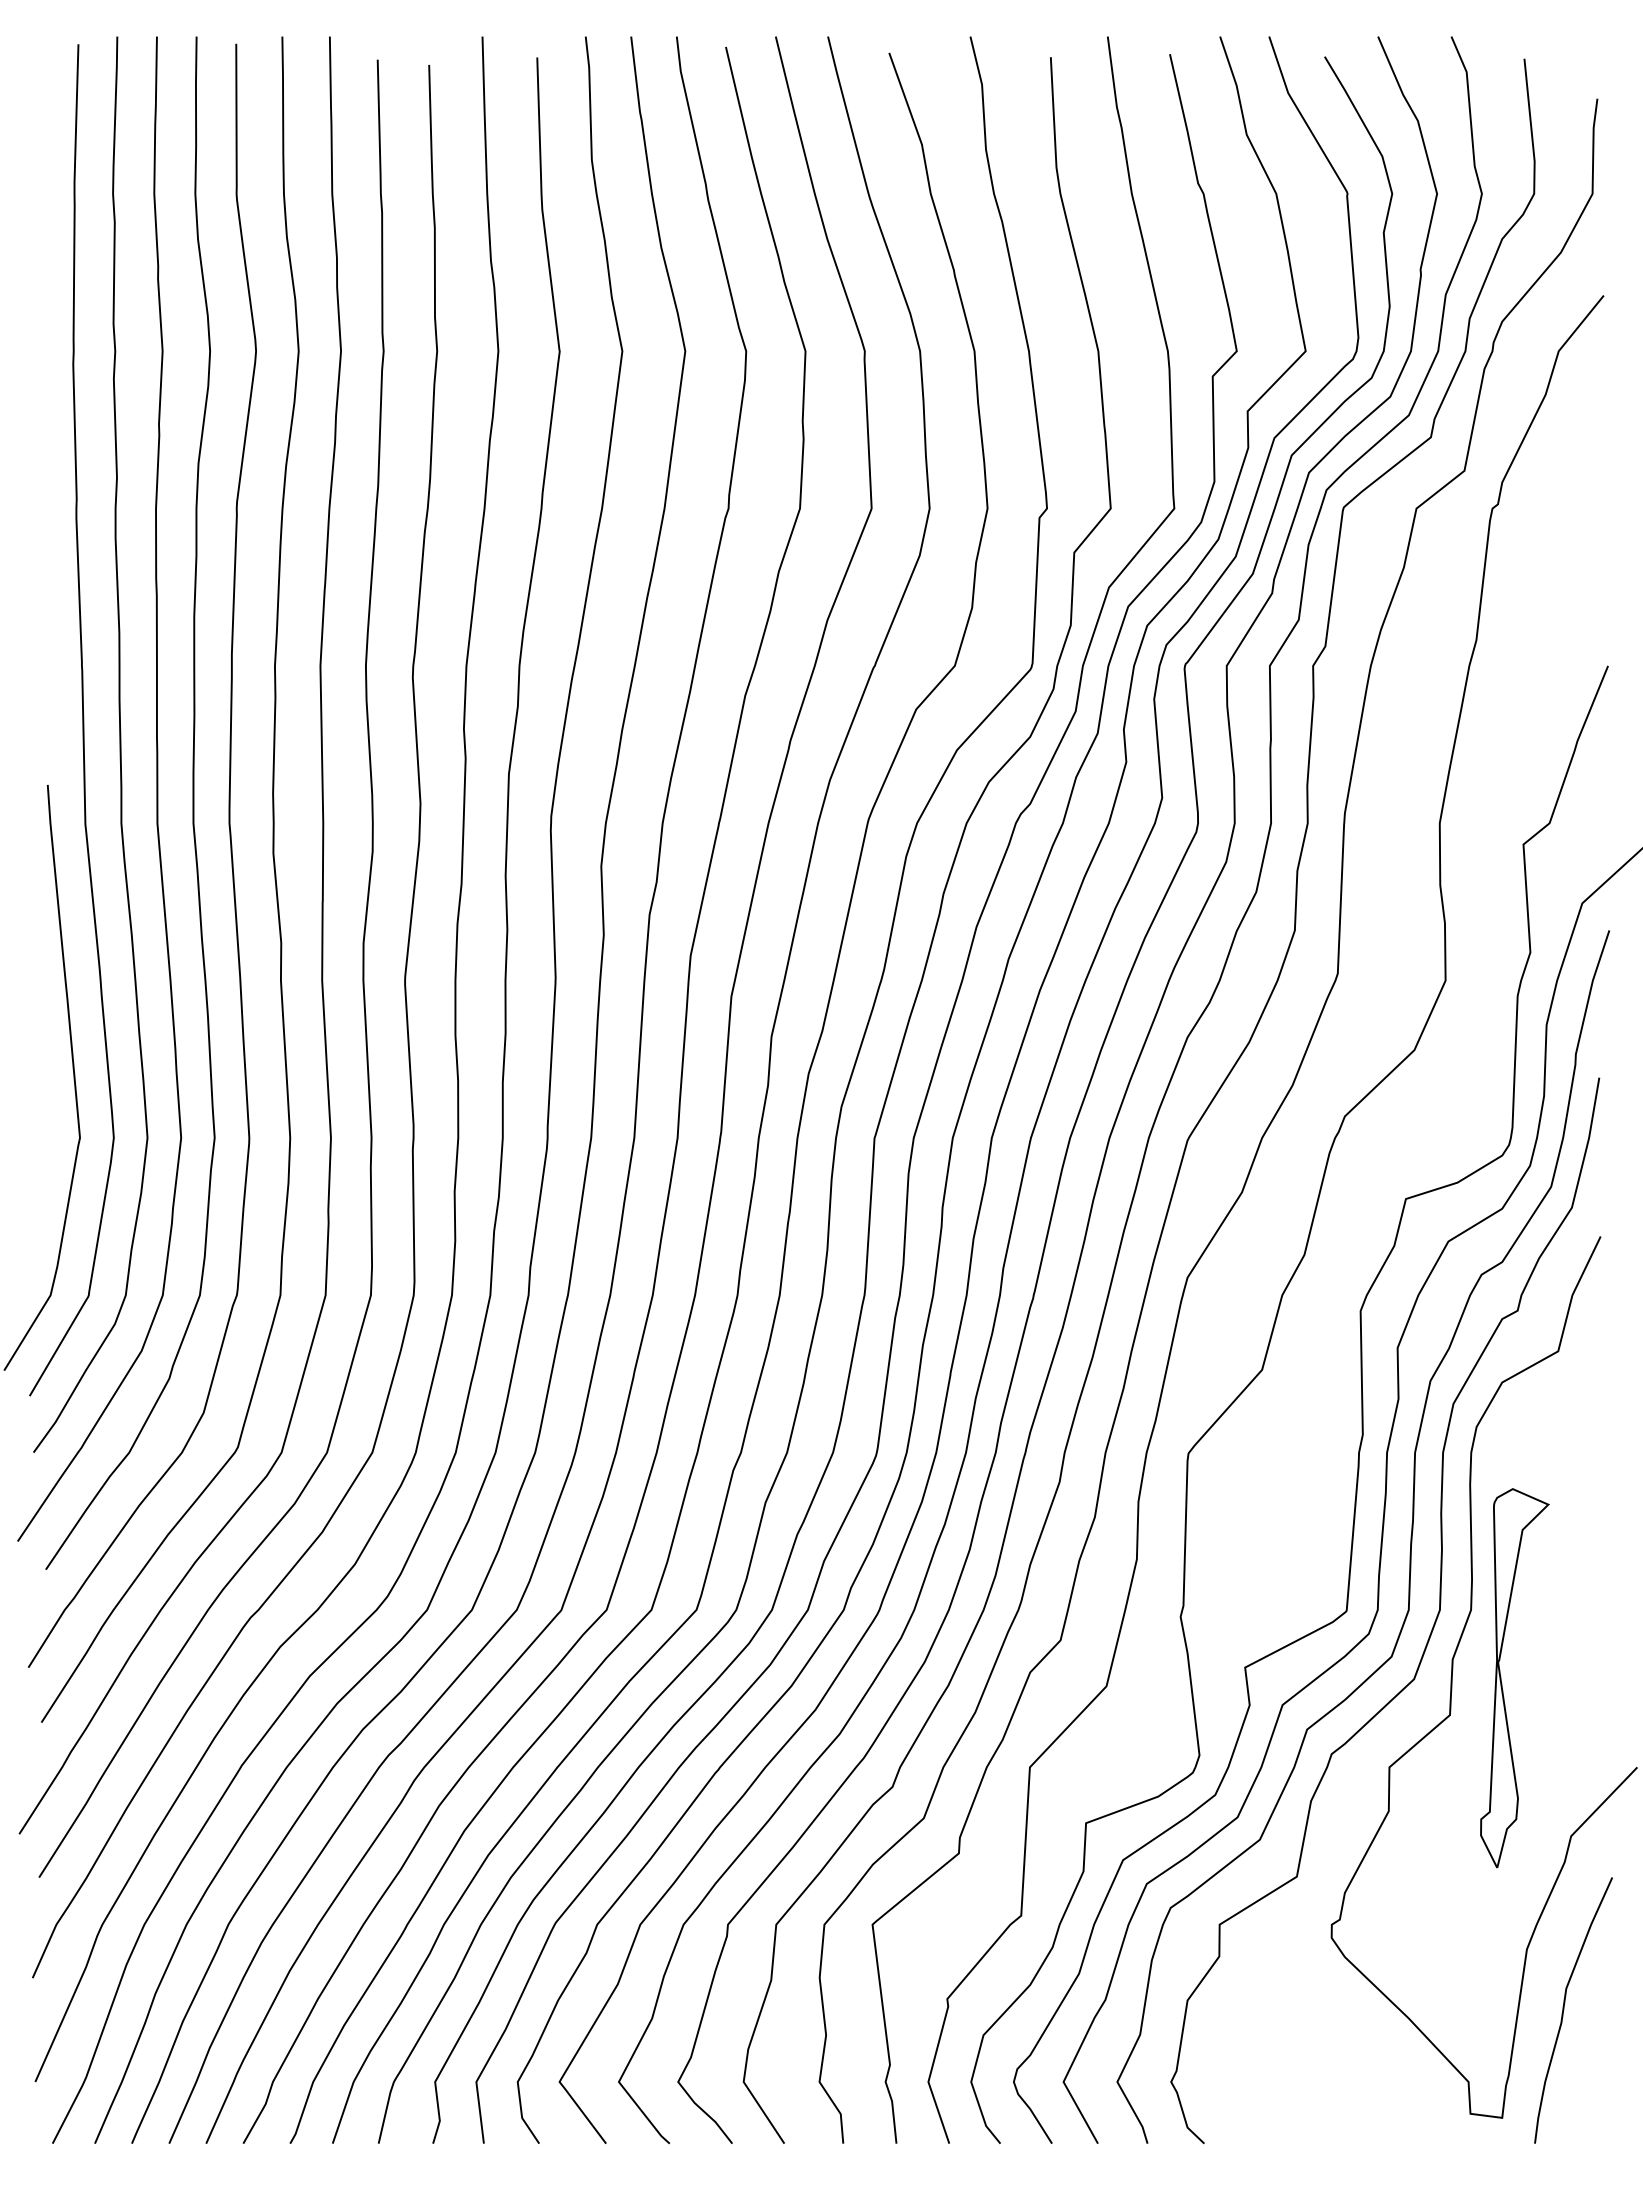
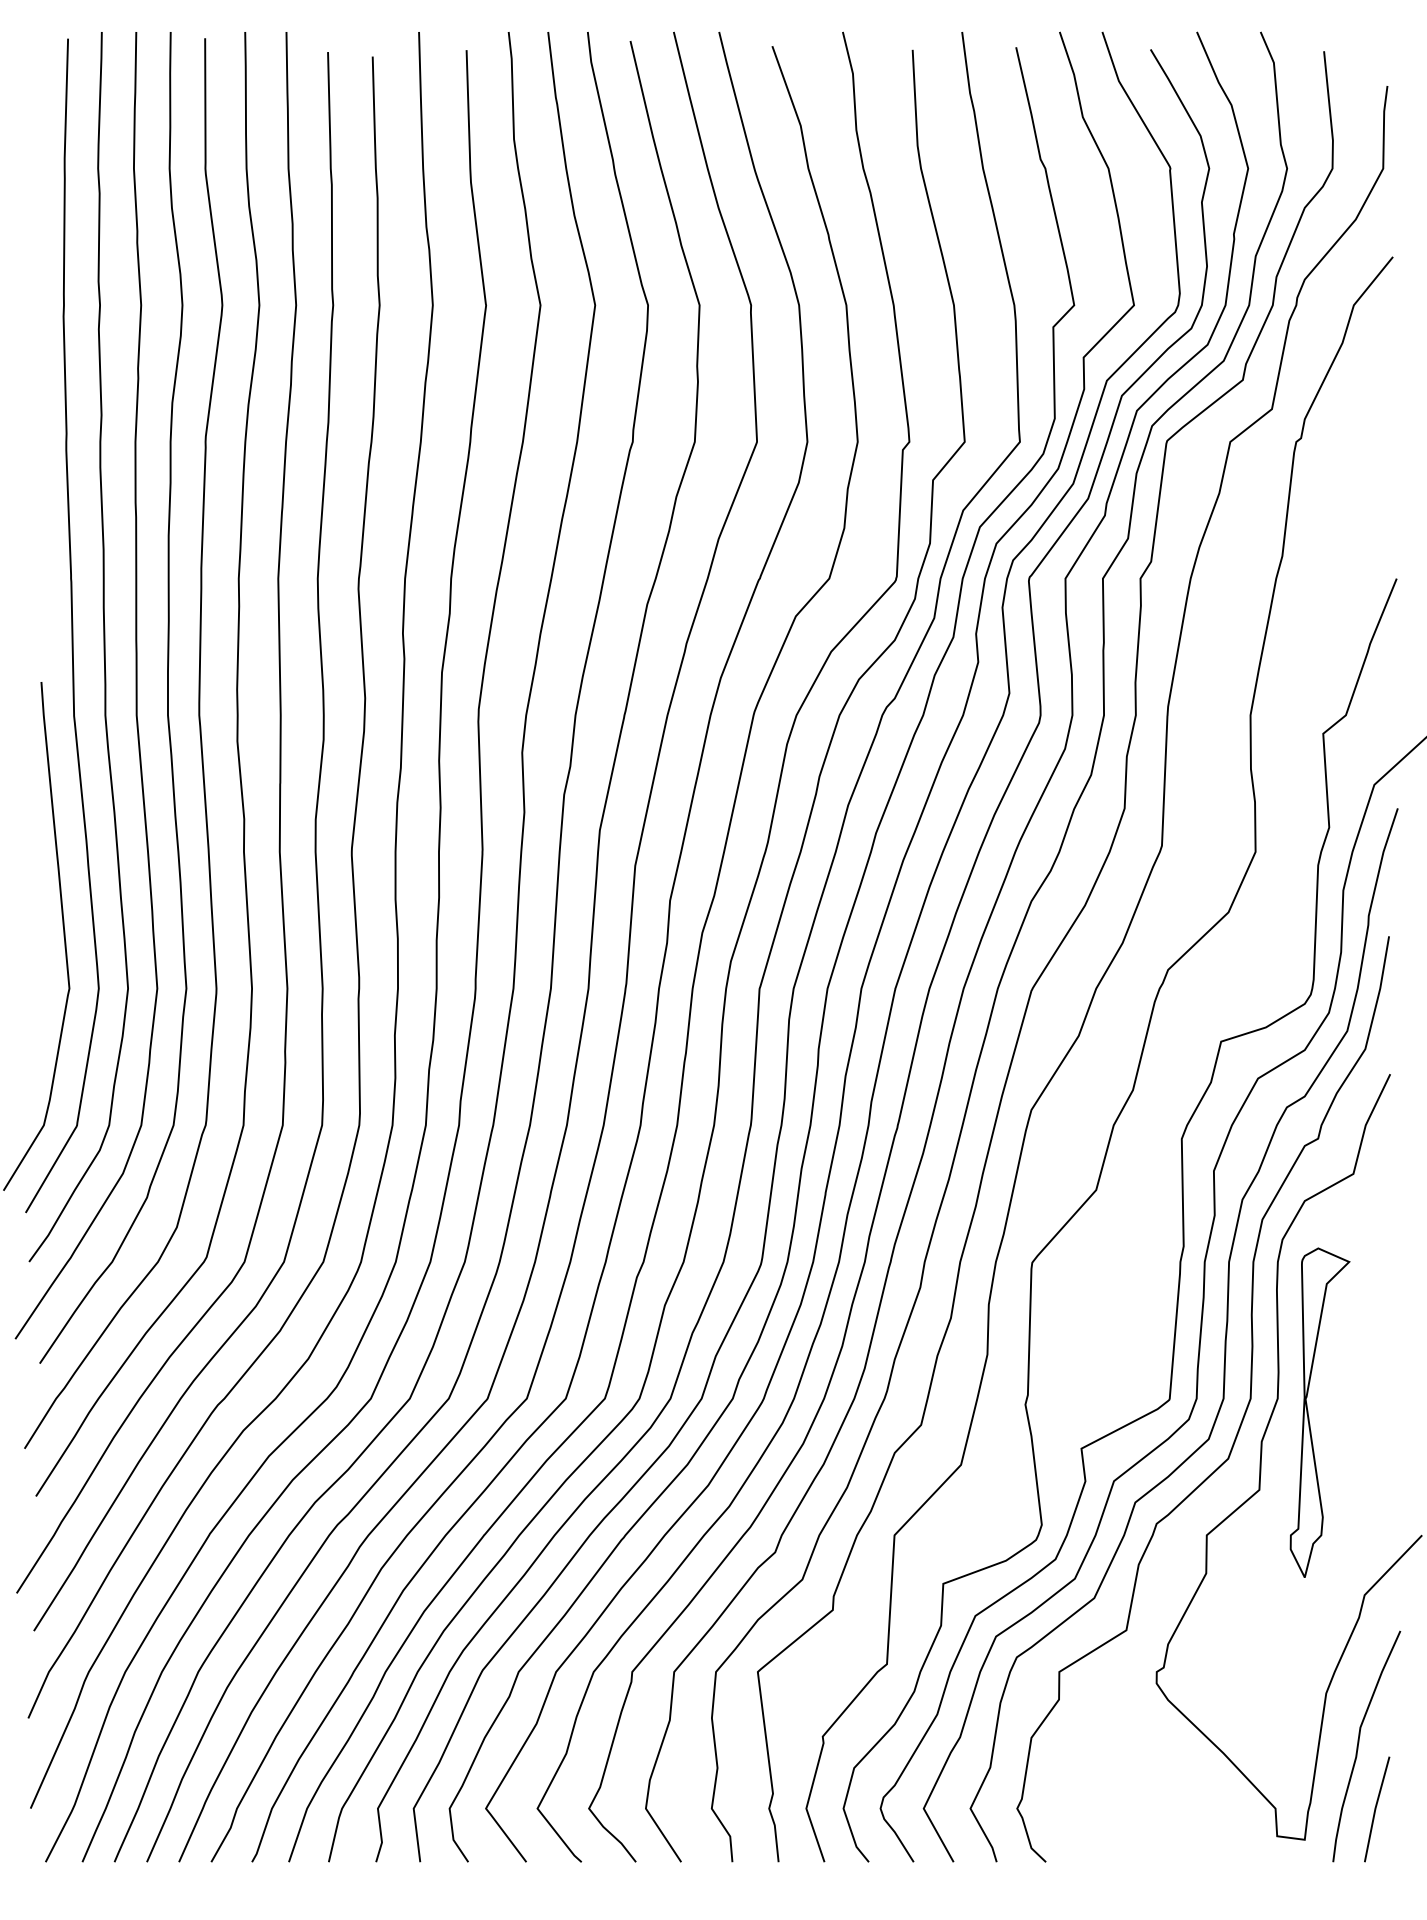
part: (1501, 1678) -> (1308, 1412), moved
line: (1584, 2082) -> (1376, 1809), added

